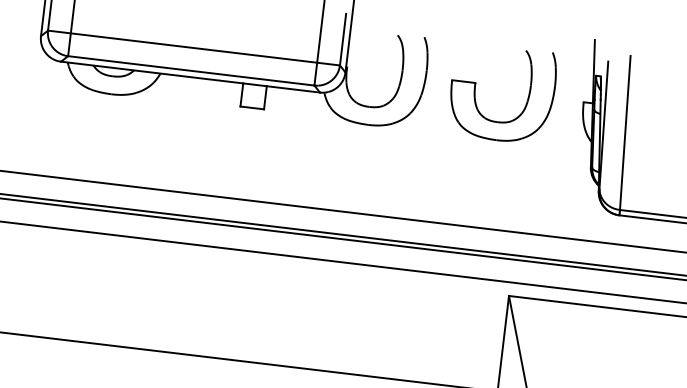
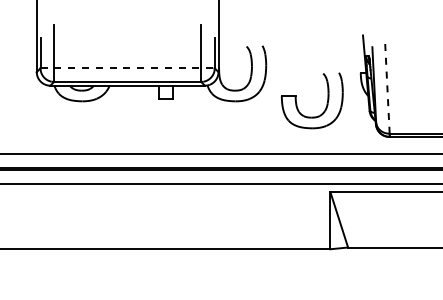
line: (195, 48) -> (128, 68), solid -> dashed
part: (525, 101) -> (326, 103), moved
line: (625, 133) -> (387, 88), solid -> dashed

